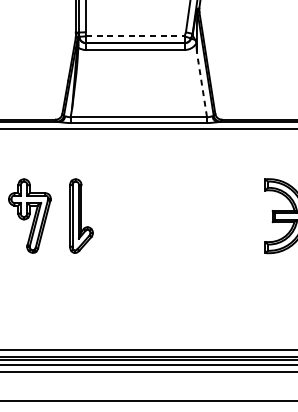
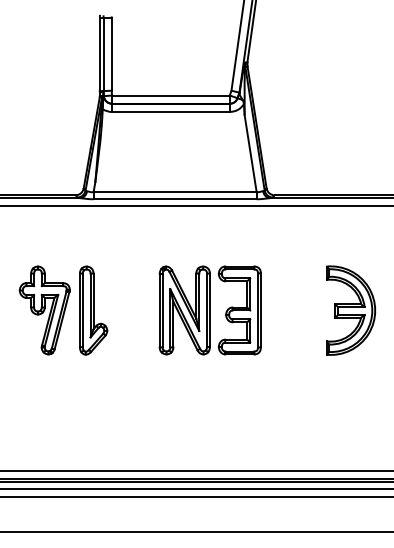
line: (134, 36) -> (170, 95), dashed -> solid
line: (201, 84) -> (250, 153), dashed -> solid
part: (81, 216) -> (93, 310), moved
part: (167, 216) -> (209, 310), added

